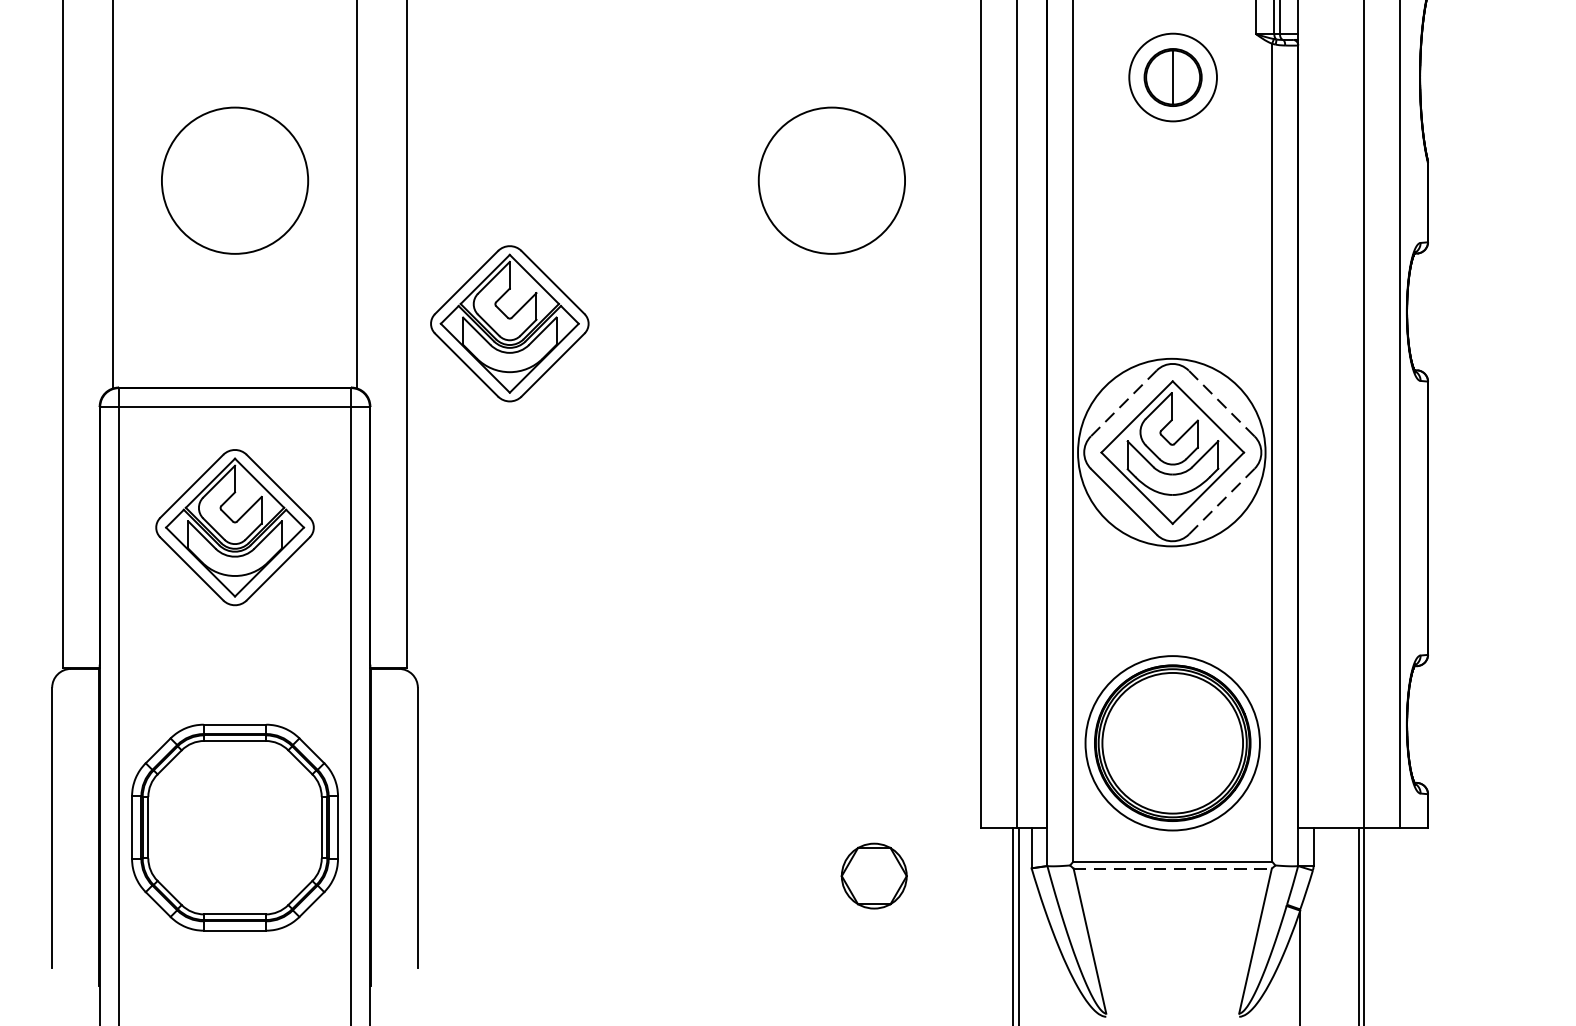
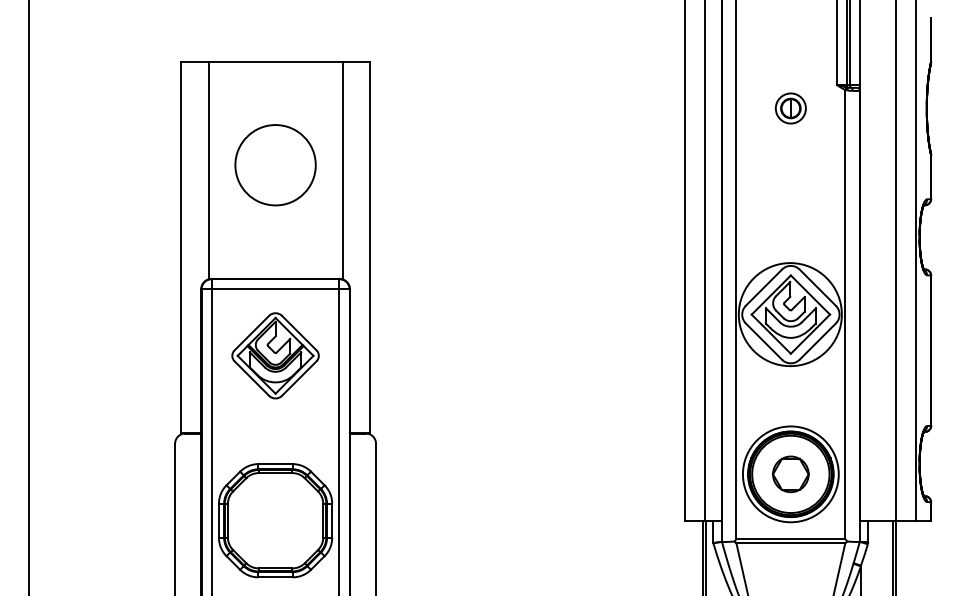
part: (1172, 77) -> (790, 108), size x0.62
circle: (831, 181) -> (603, 165), removed
part: (509, 323) -> (426, 243), removed
line: (1124, 403) -> (764, 287), dashed -> solid
line: (1221, 403) -> (817, 287), dashed -> solid
line: (1221, 501) -> (817, 341), dashed -> solid
line: (1173, 869) -> (791, 543), dashed -> solid
part: (873, 876) -> (790, 474), moved

